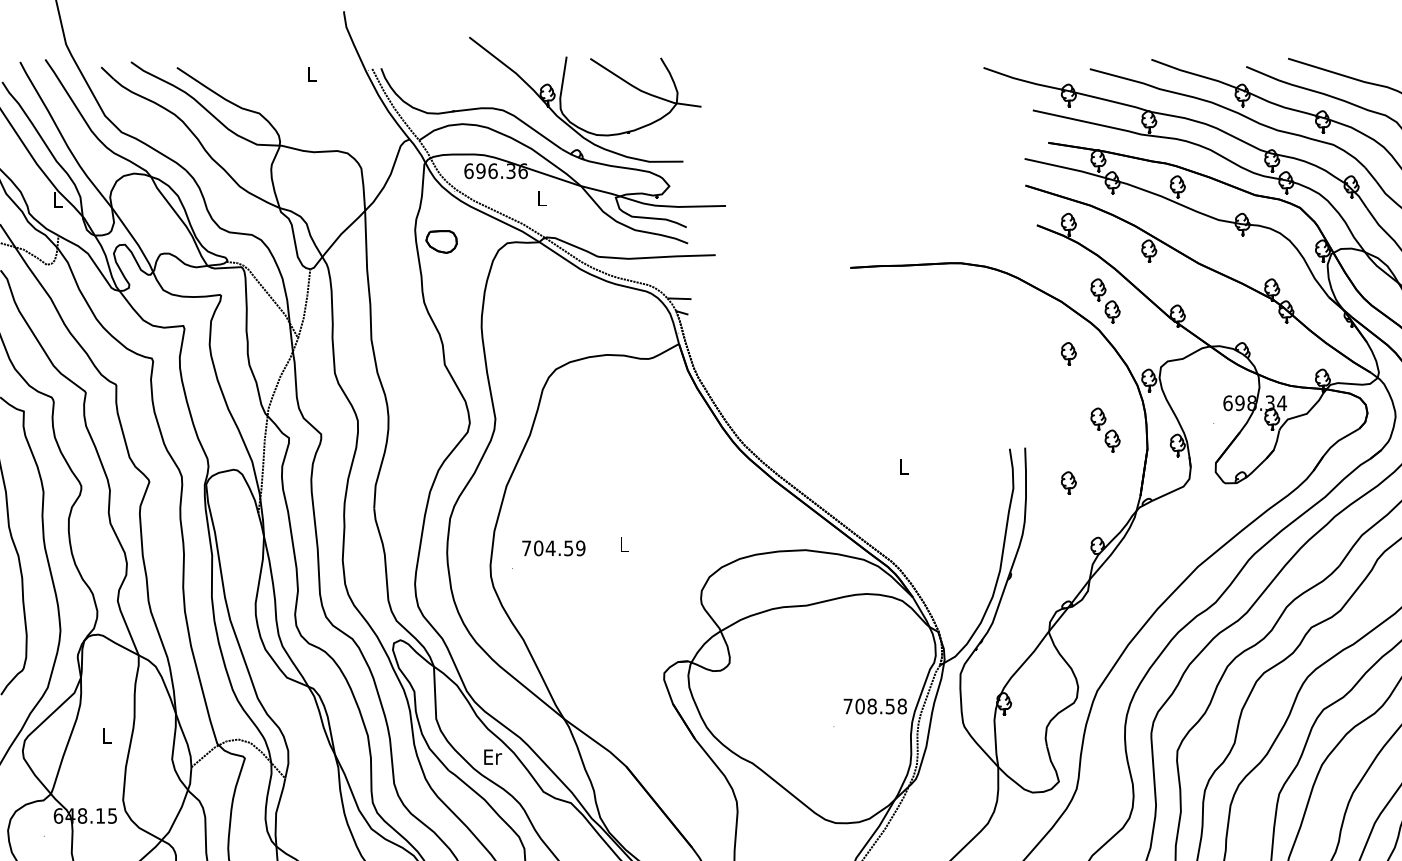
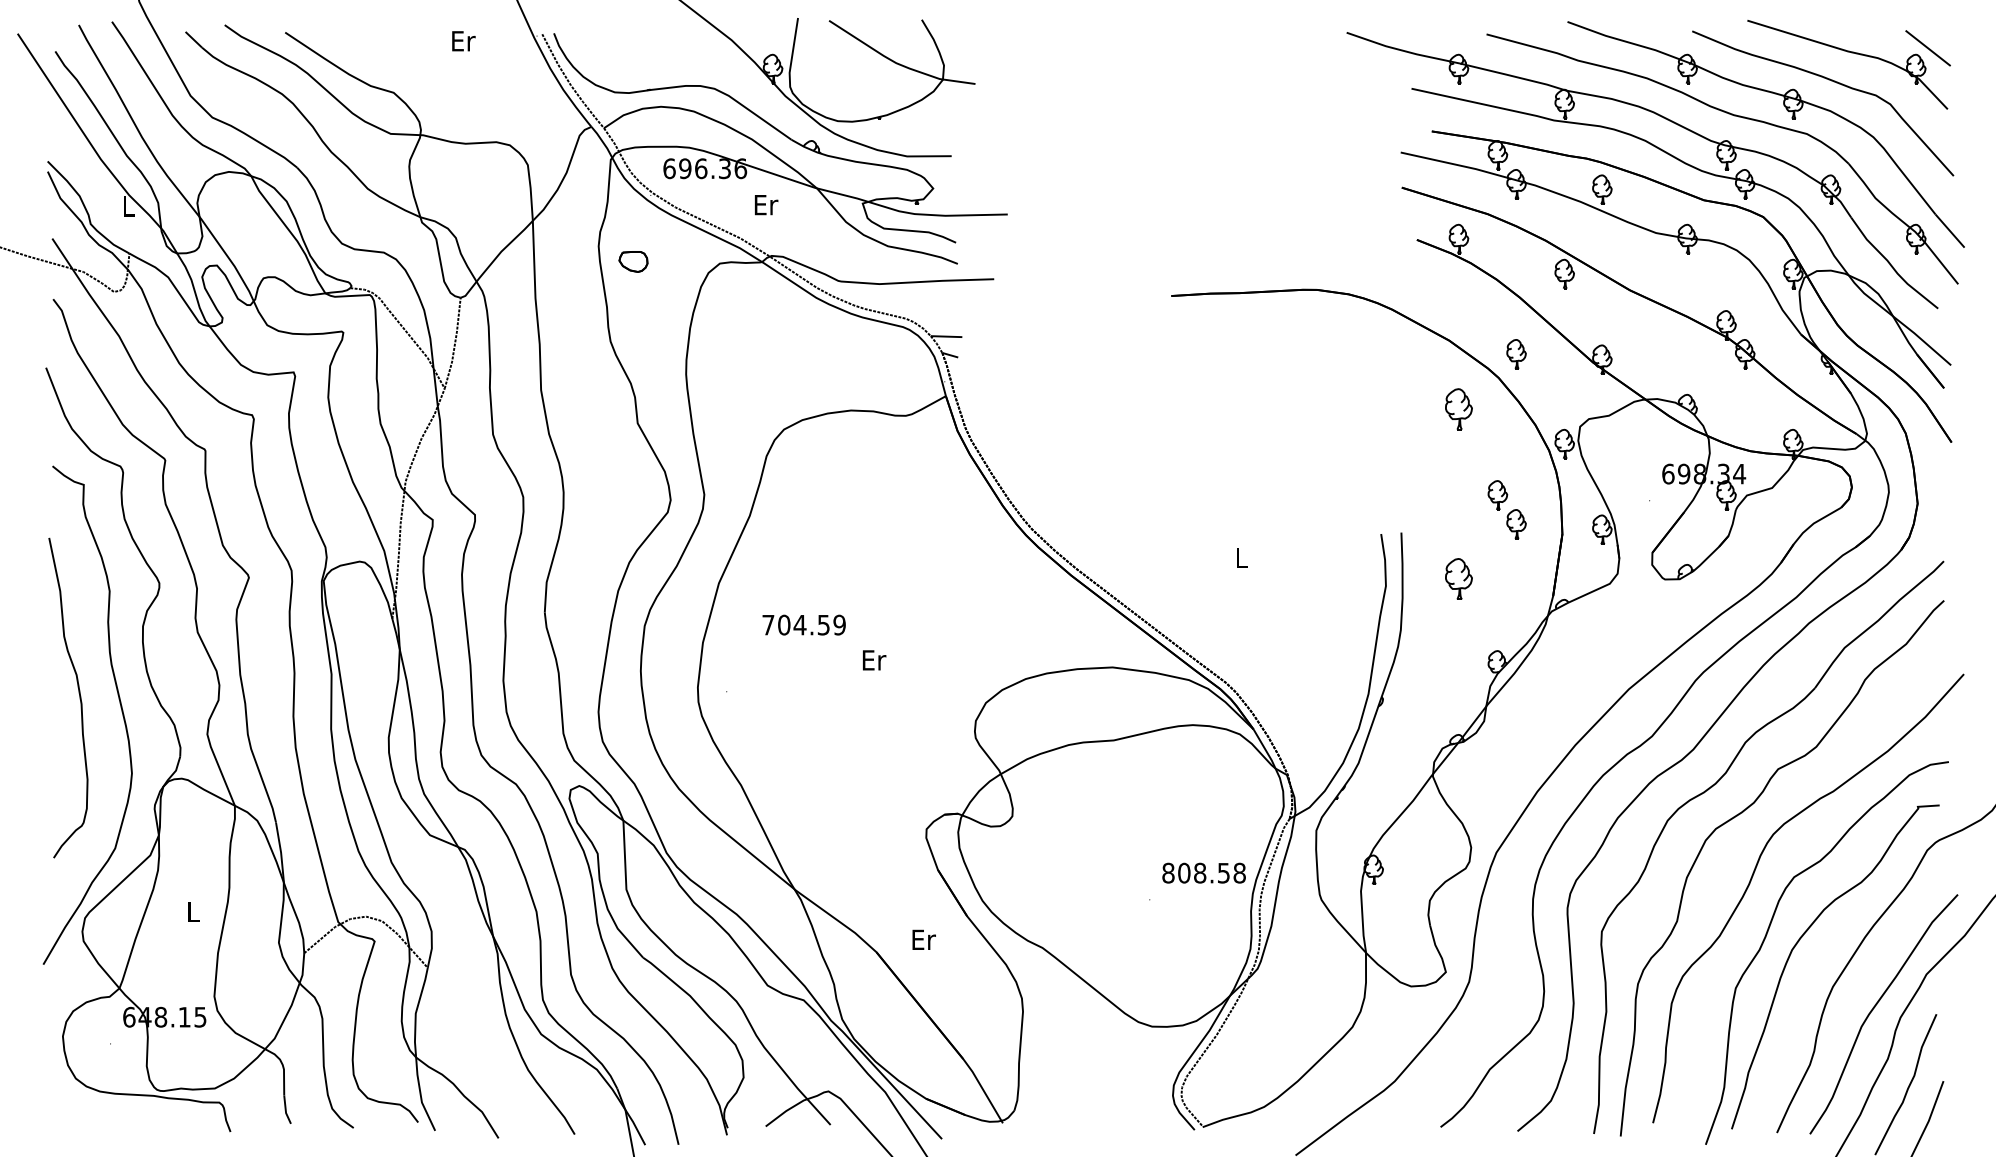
text: (312, 74) -> (463, 41), L -> Er
text: (542, 199) -> (766, 205), L -> Er
part: (441, 241) -> (633, 261), size x0.7
part: (1098, 290) -> (1497, 325), removed
part: (1068, 353) -> (1458, 408), size x1.4
part: (1068, 483) -> (1458, 579), size x1.4
text: (624, 544) -> (874, 660), L -> Er
text: (553, 547) -> (803, 624), moved
text: (848, 705) -> (1168, 872), 708.58 -> 808.58
text: (492, 756) -> (923, 939), moved

